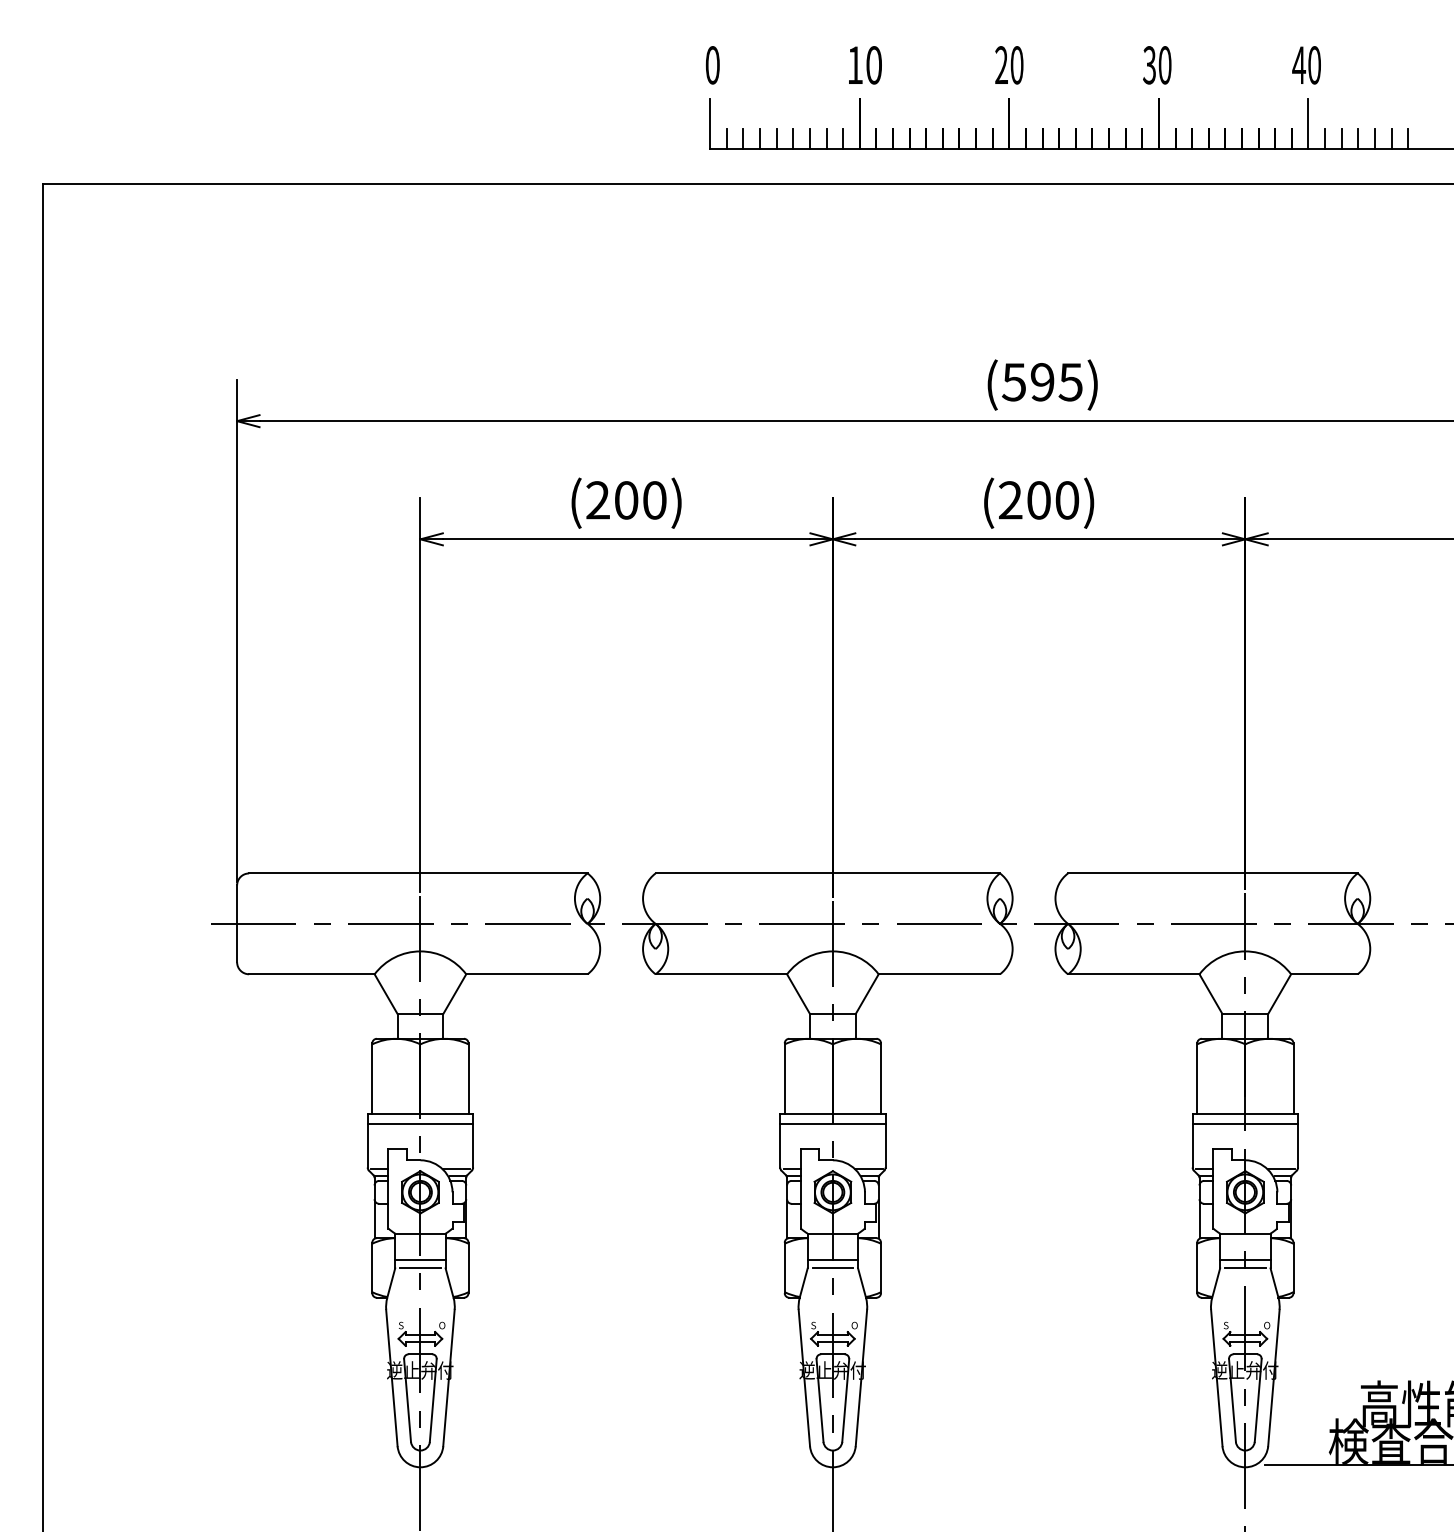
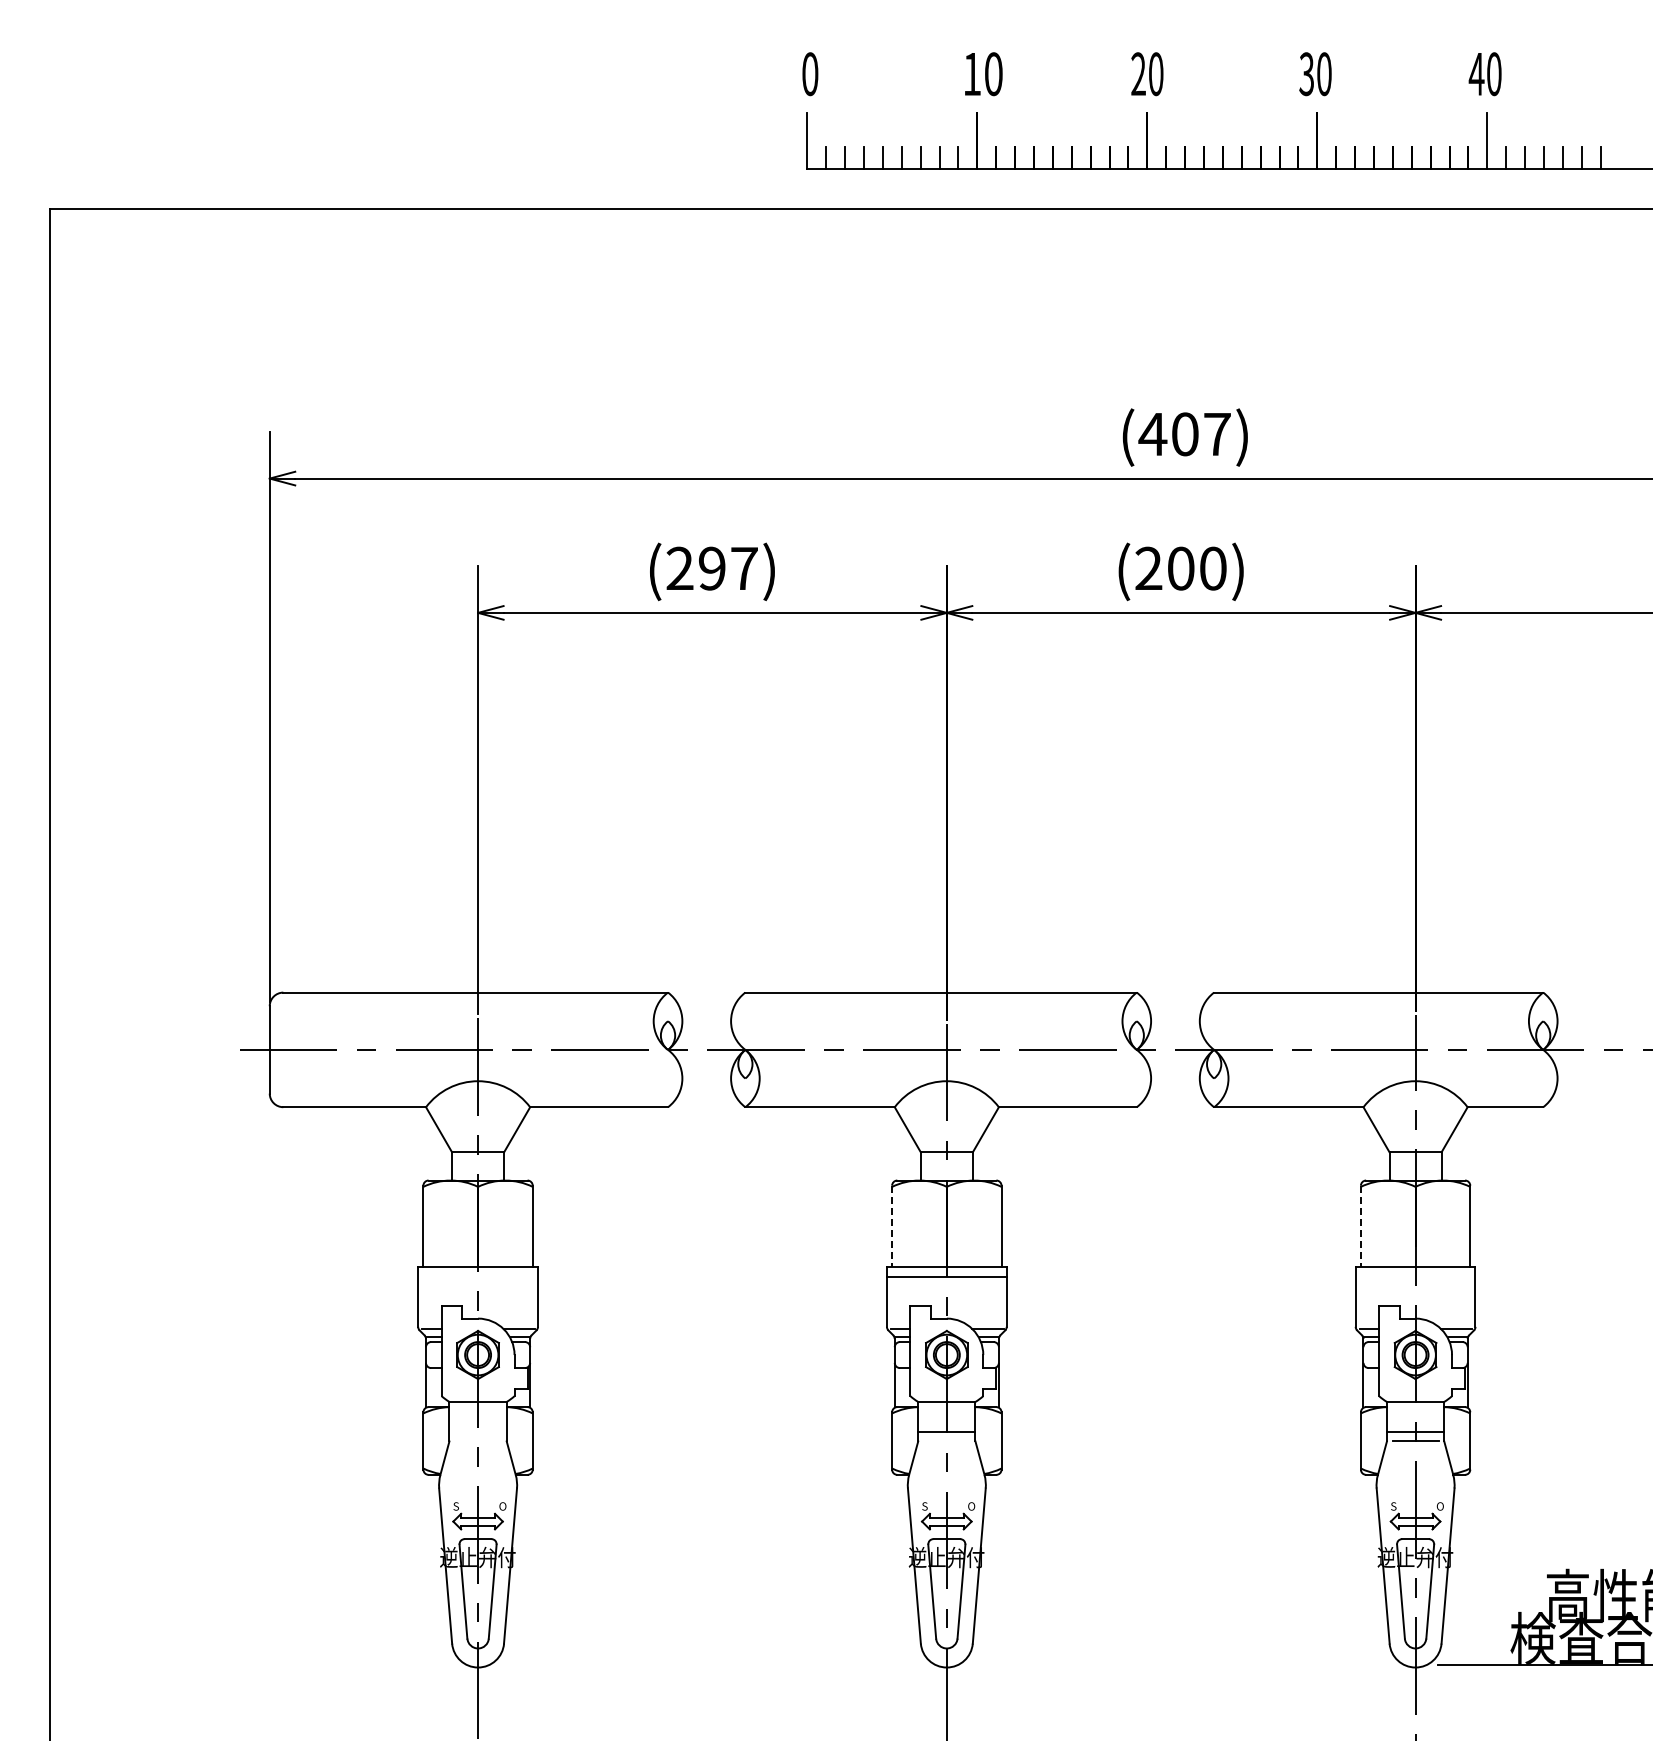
text: (1042, 382) -> (1184, 434), (595) -> (407)
text: (640, 500) -> (728, 568), (200) -> (297)
line: (785, 1079) -> (892, 1226), solid -> dashed
line: (1196, 1079) -> (1360, 1226), solid -> dashed
line: (419, 1123) -> (477, 1276), removed
line: (1245, 1123) -> (1415, 1276), removed
line: (419, 1259) -> (477, 1431), removed
line: (420, 1268) -> (478, 1441), removed
line: (832, 1268) -> (946, 1441), removed

